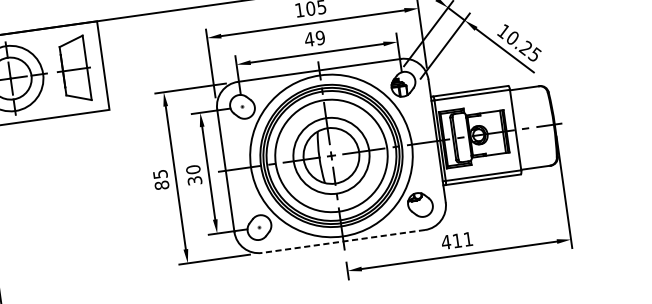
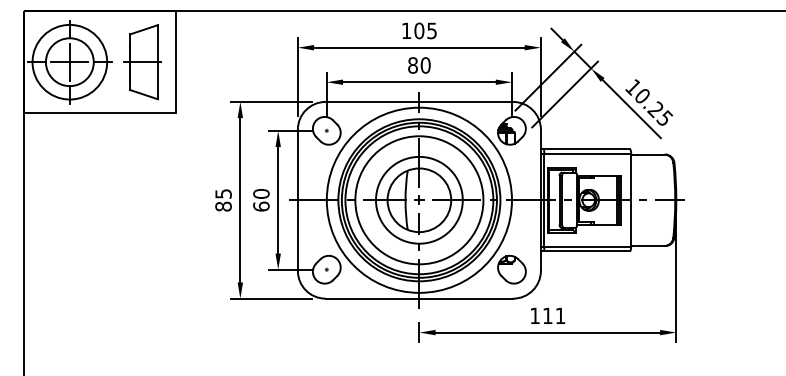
text: (314, 38) -> (418, 65), 49 -> 80
text: (194, 180) -> (261, 206), 30 -> 60
line: (343, 241) -> (419, 298), dashed -> solid
text: (445, 242) -> (534, 315), 411 -> 111

